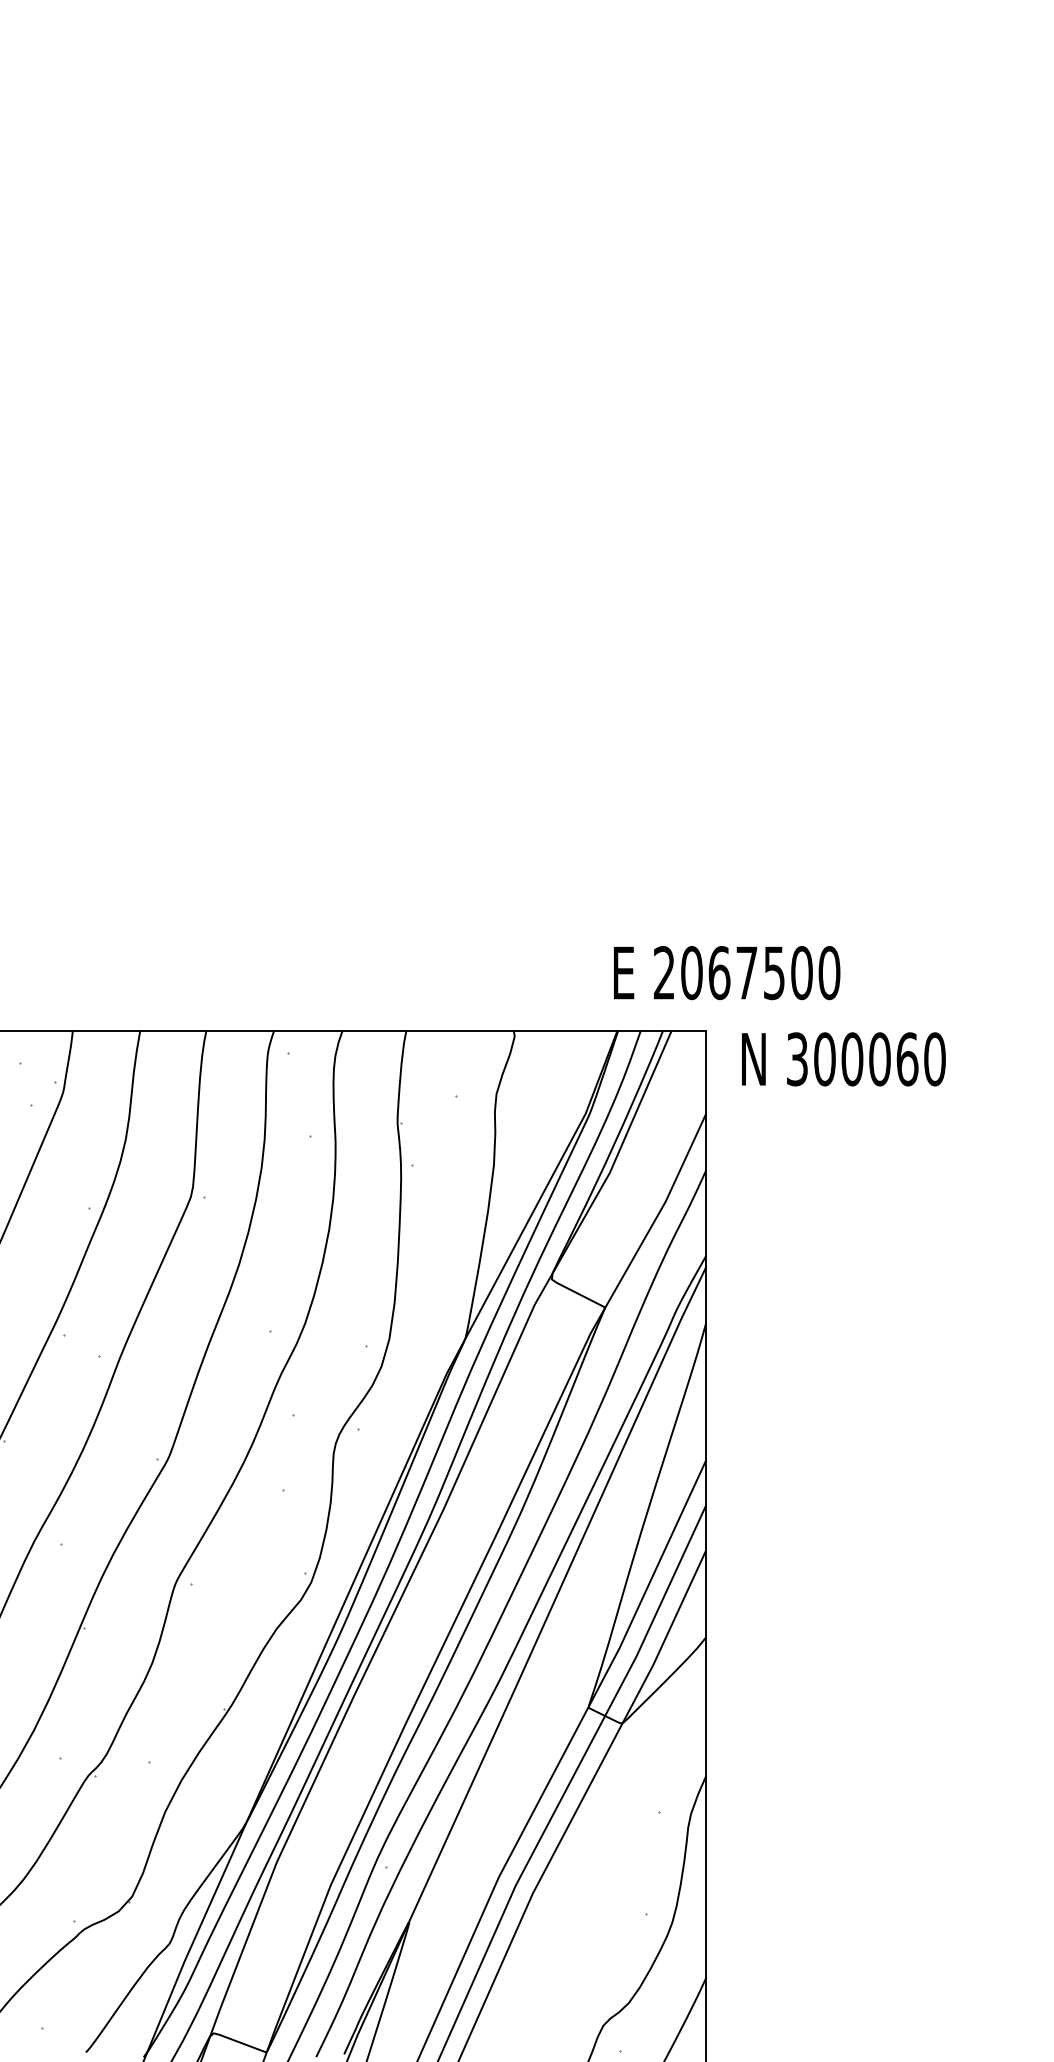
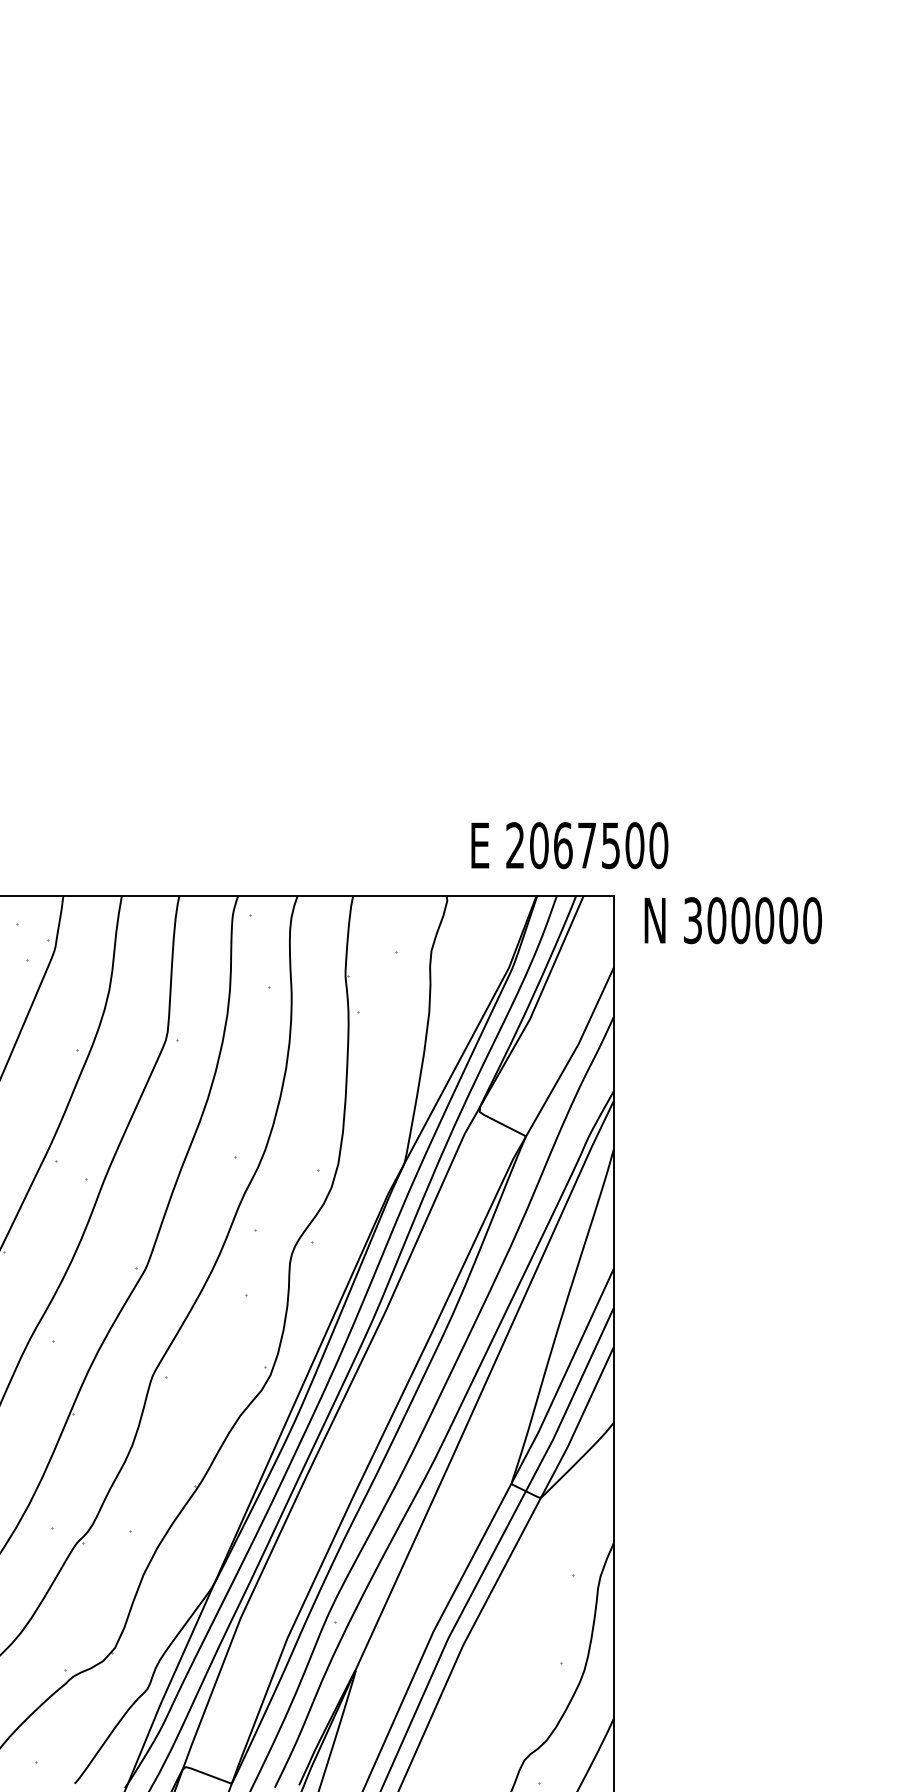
text: (726, 972) -> (569, 845), moved
text: (907, 1059) -> (788, 920), 300060 -> 300000

